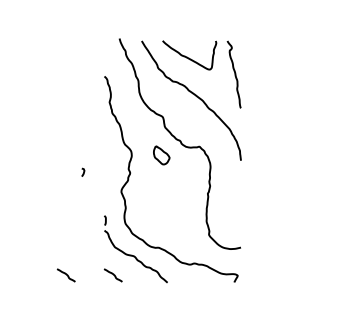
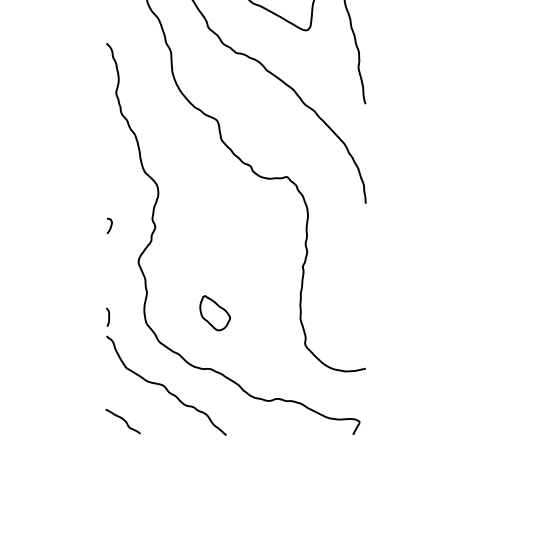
part: (161, 155) -> (214, 313), moved
curve: (83, 171) -> (110, 224), moved
curve: (65, 274) -> (32, 419), removed

